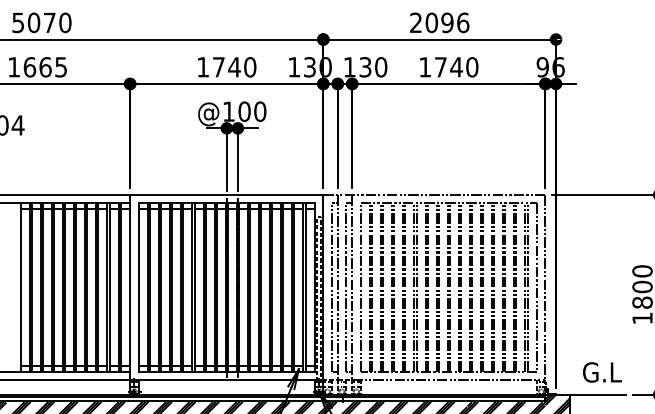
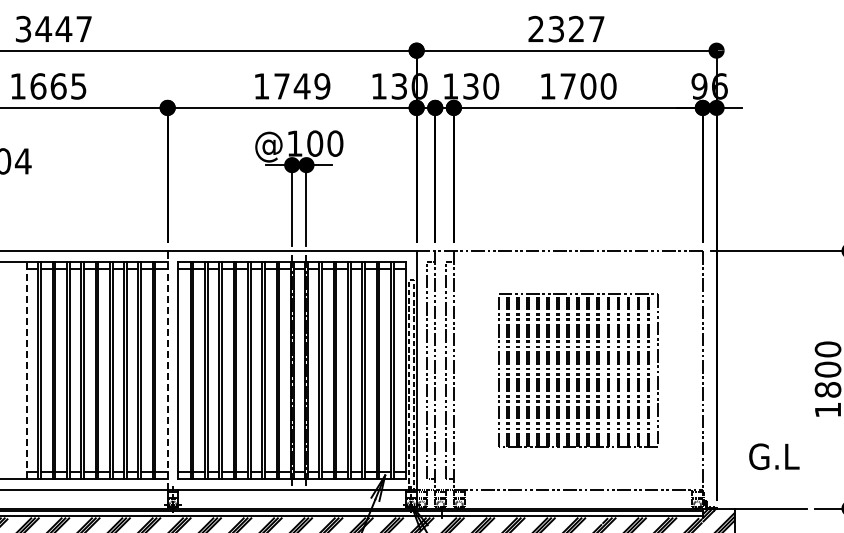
text: (42, 22) -> (54, 28), 5070 -> 3447
text: (447, 22) -> (576, 28), 2096 -> 2327
text: (250, 67) -> (322, 86), 1740 -> 1749
text: (456, 67) -> (588, 86), 1740 -> 1700
line: (130, 286) -> (167, 369), solid -> dashed
line: (20, 287) -> (26, 370), solid -> dashed
part: (448, 287) -> (578, 370), size x0.7
text: (602, 372) -> (774, 456), moved

